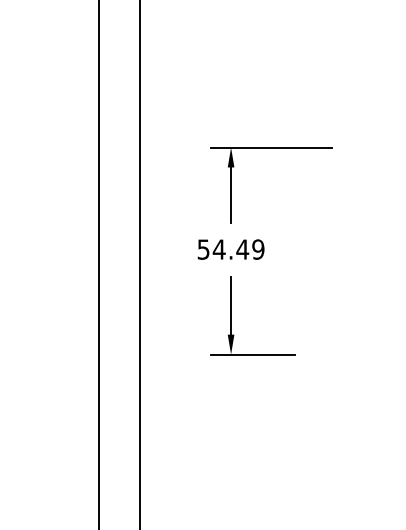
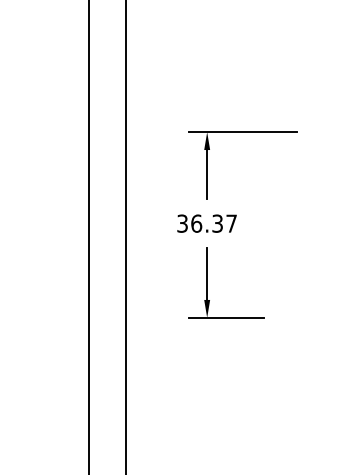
text: (231, 249) -> (207, 223), 54.49 -> 36.37

